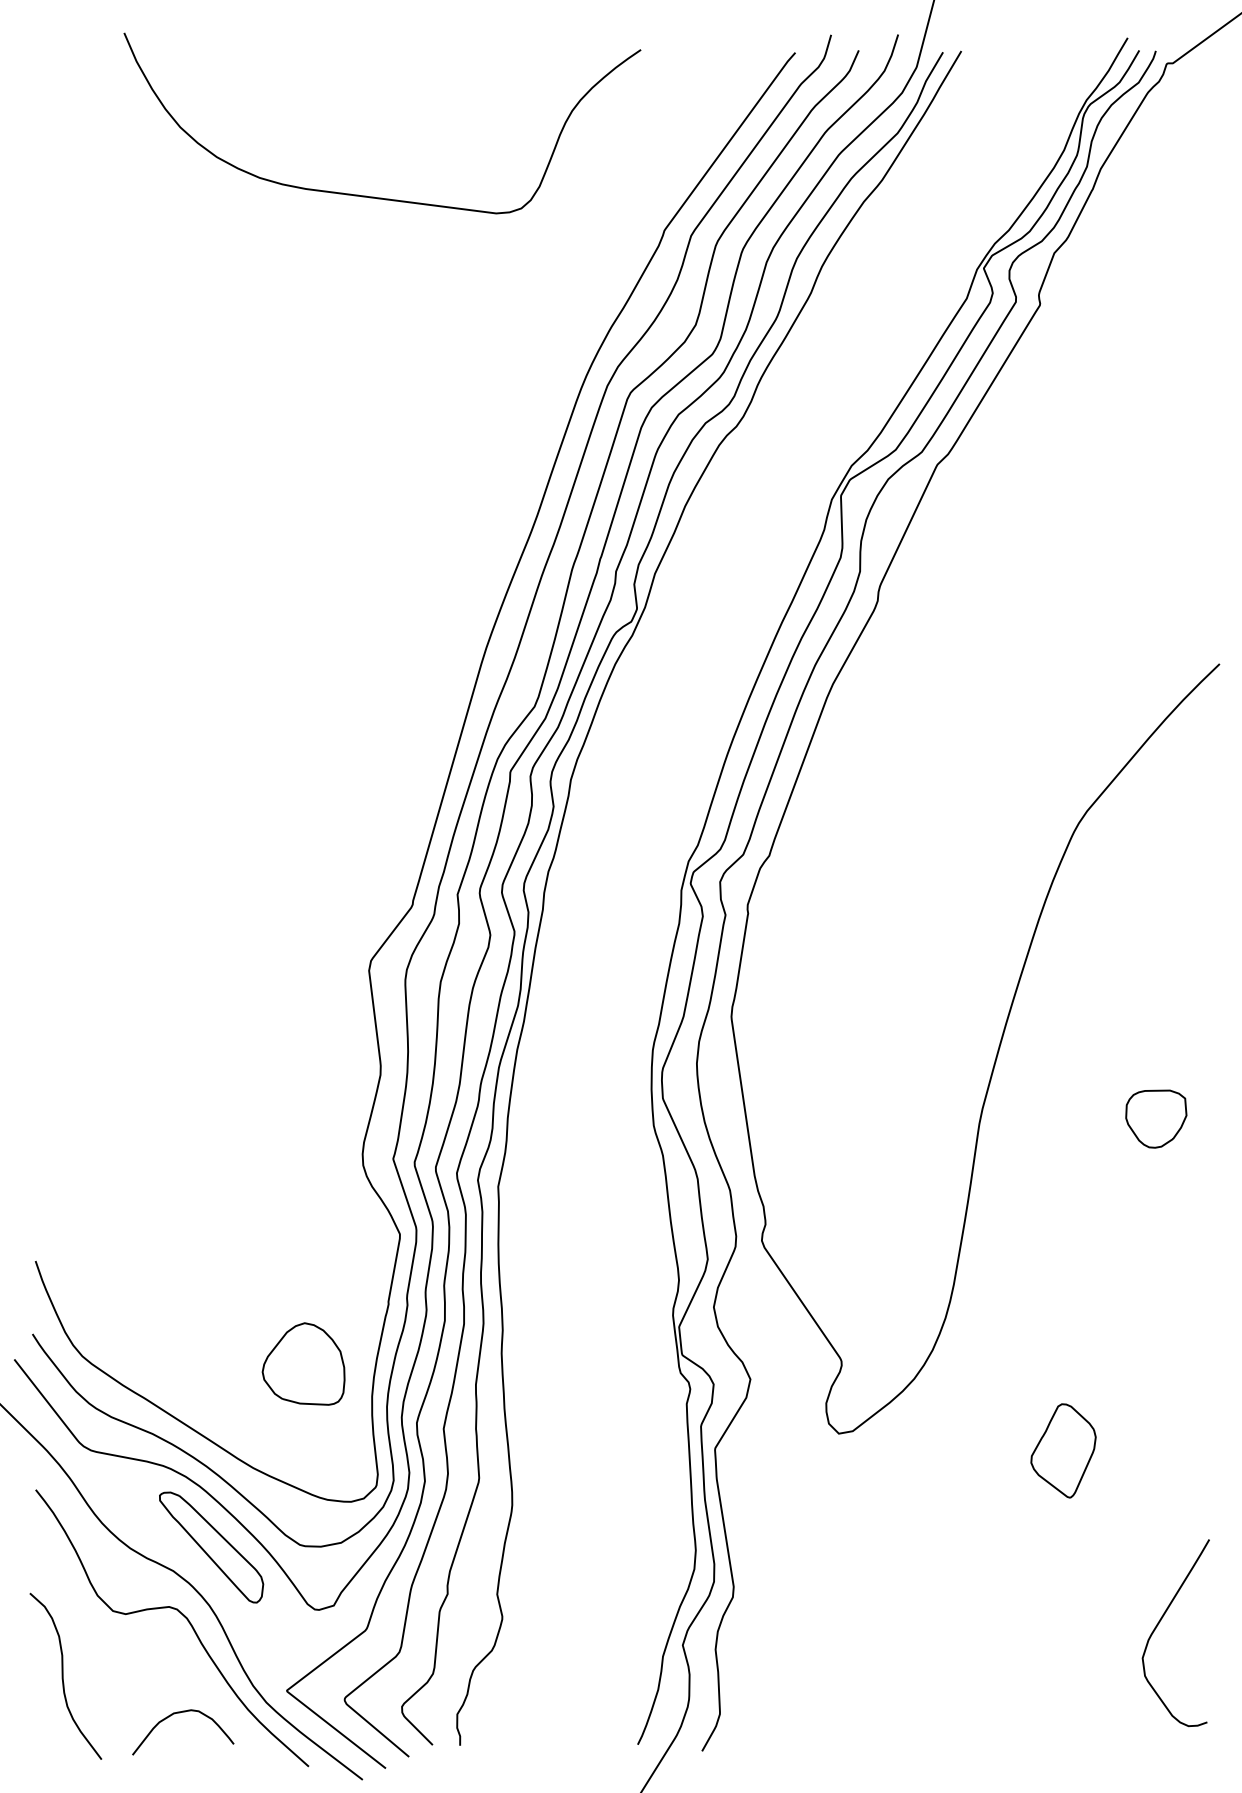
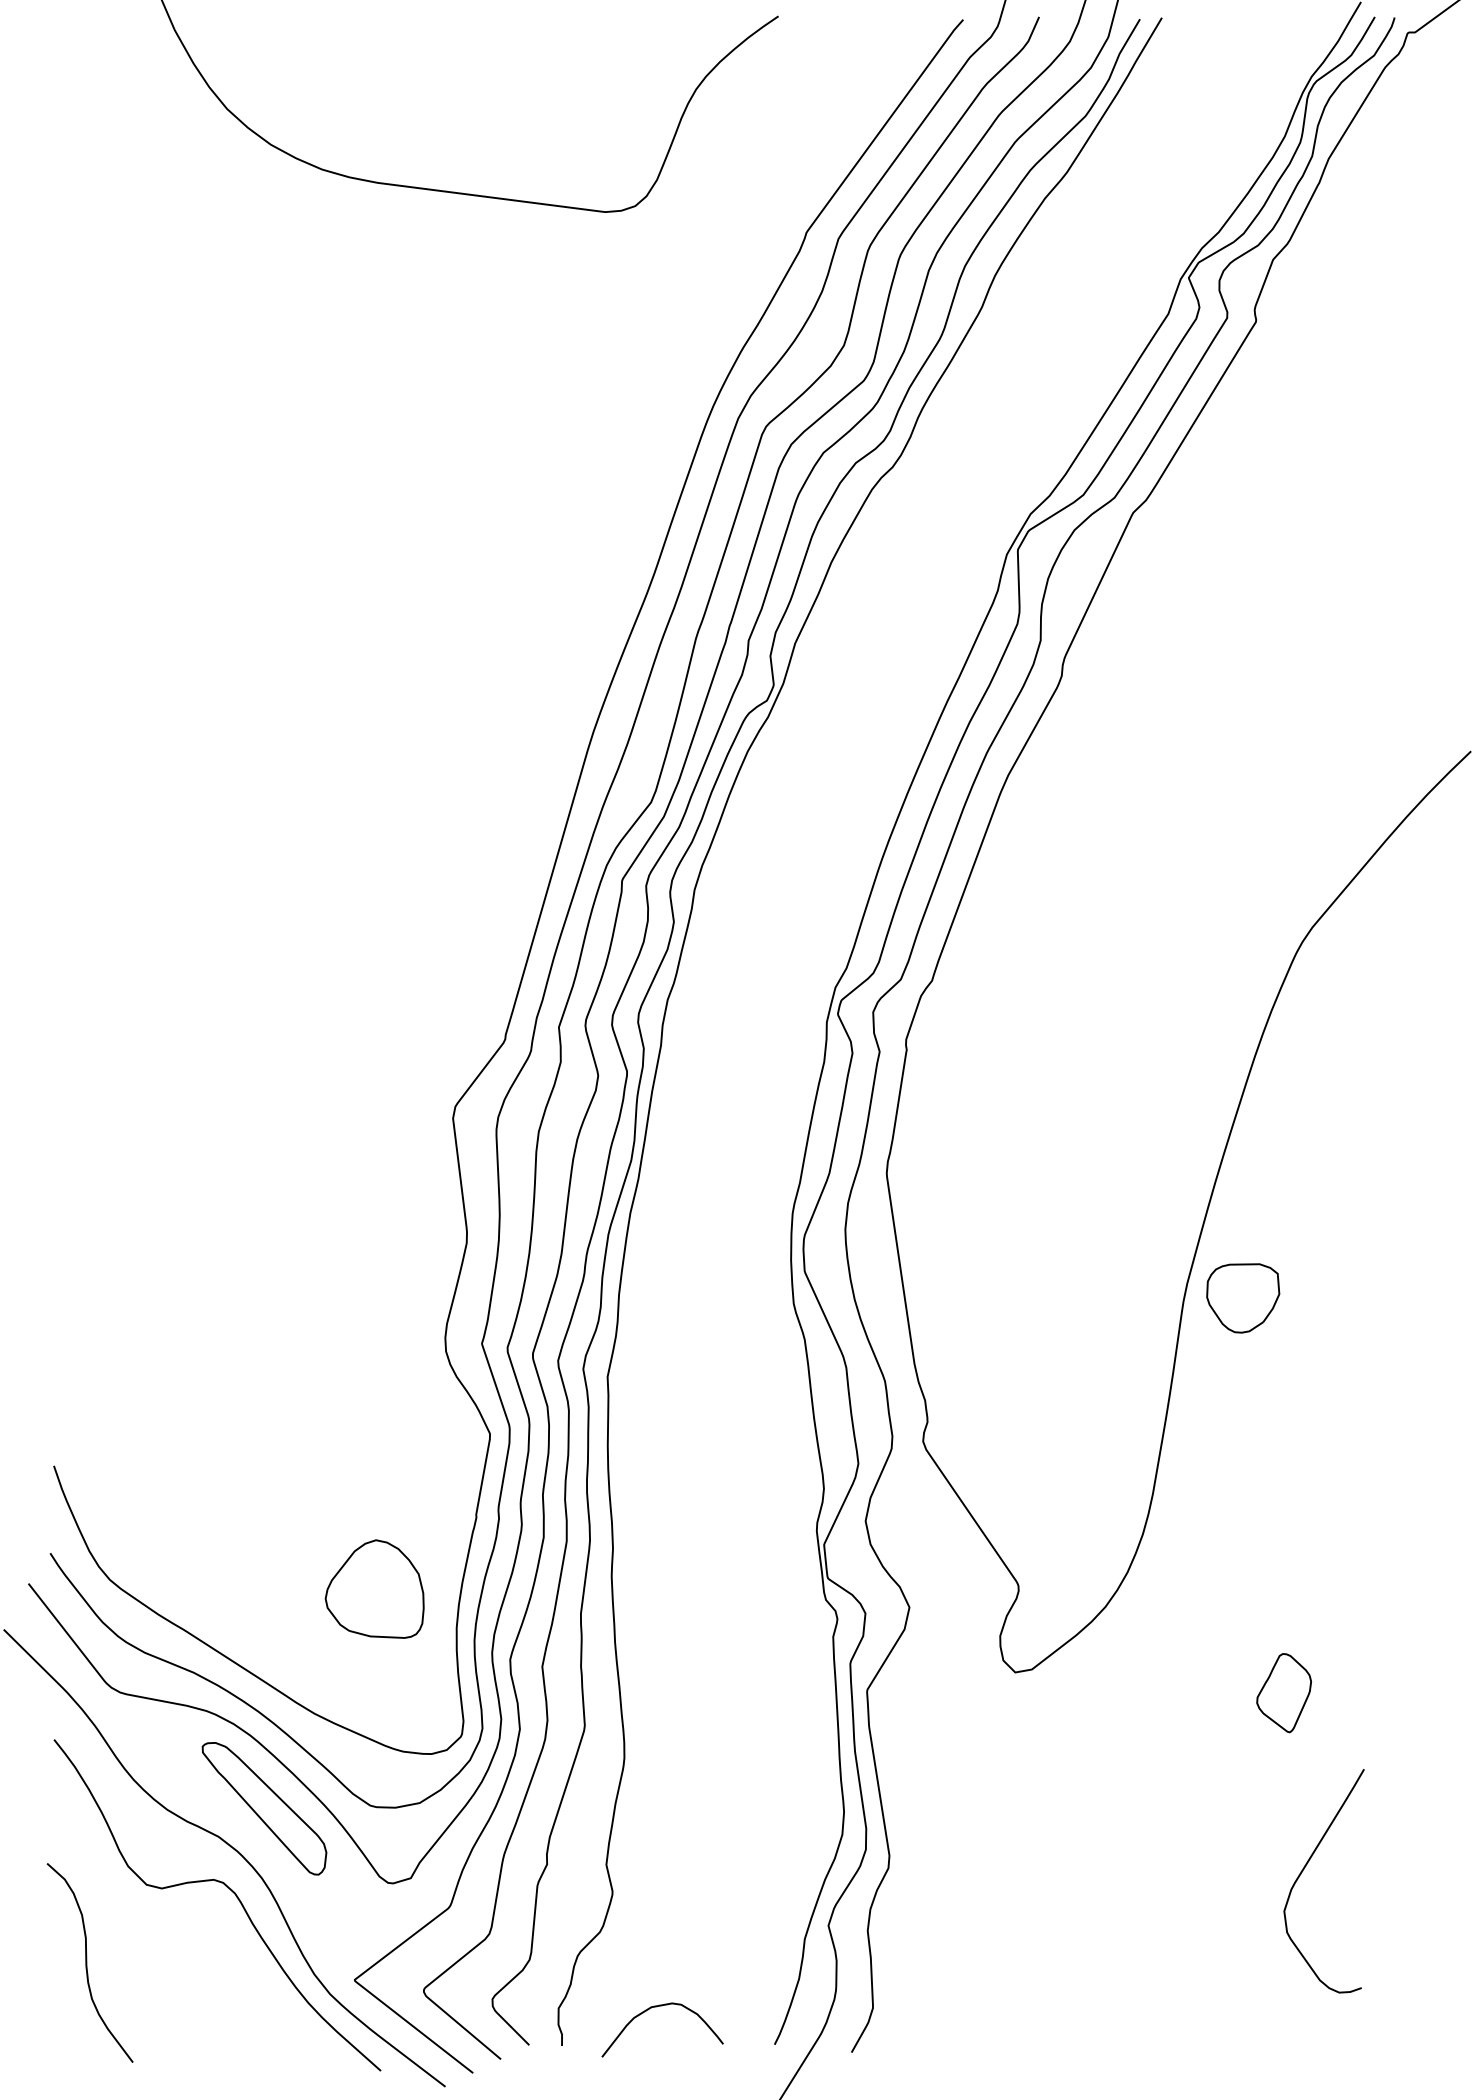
part: (1156, 1118) -> (1243, 1297), moved
part: (1063, 1450) -> (1284, 1692), size x0.7
curve: (1160, 1622) -> (1305, 1868), moved
curve: (180, 1713) -> (659, 2007), moved

